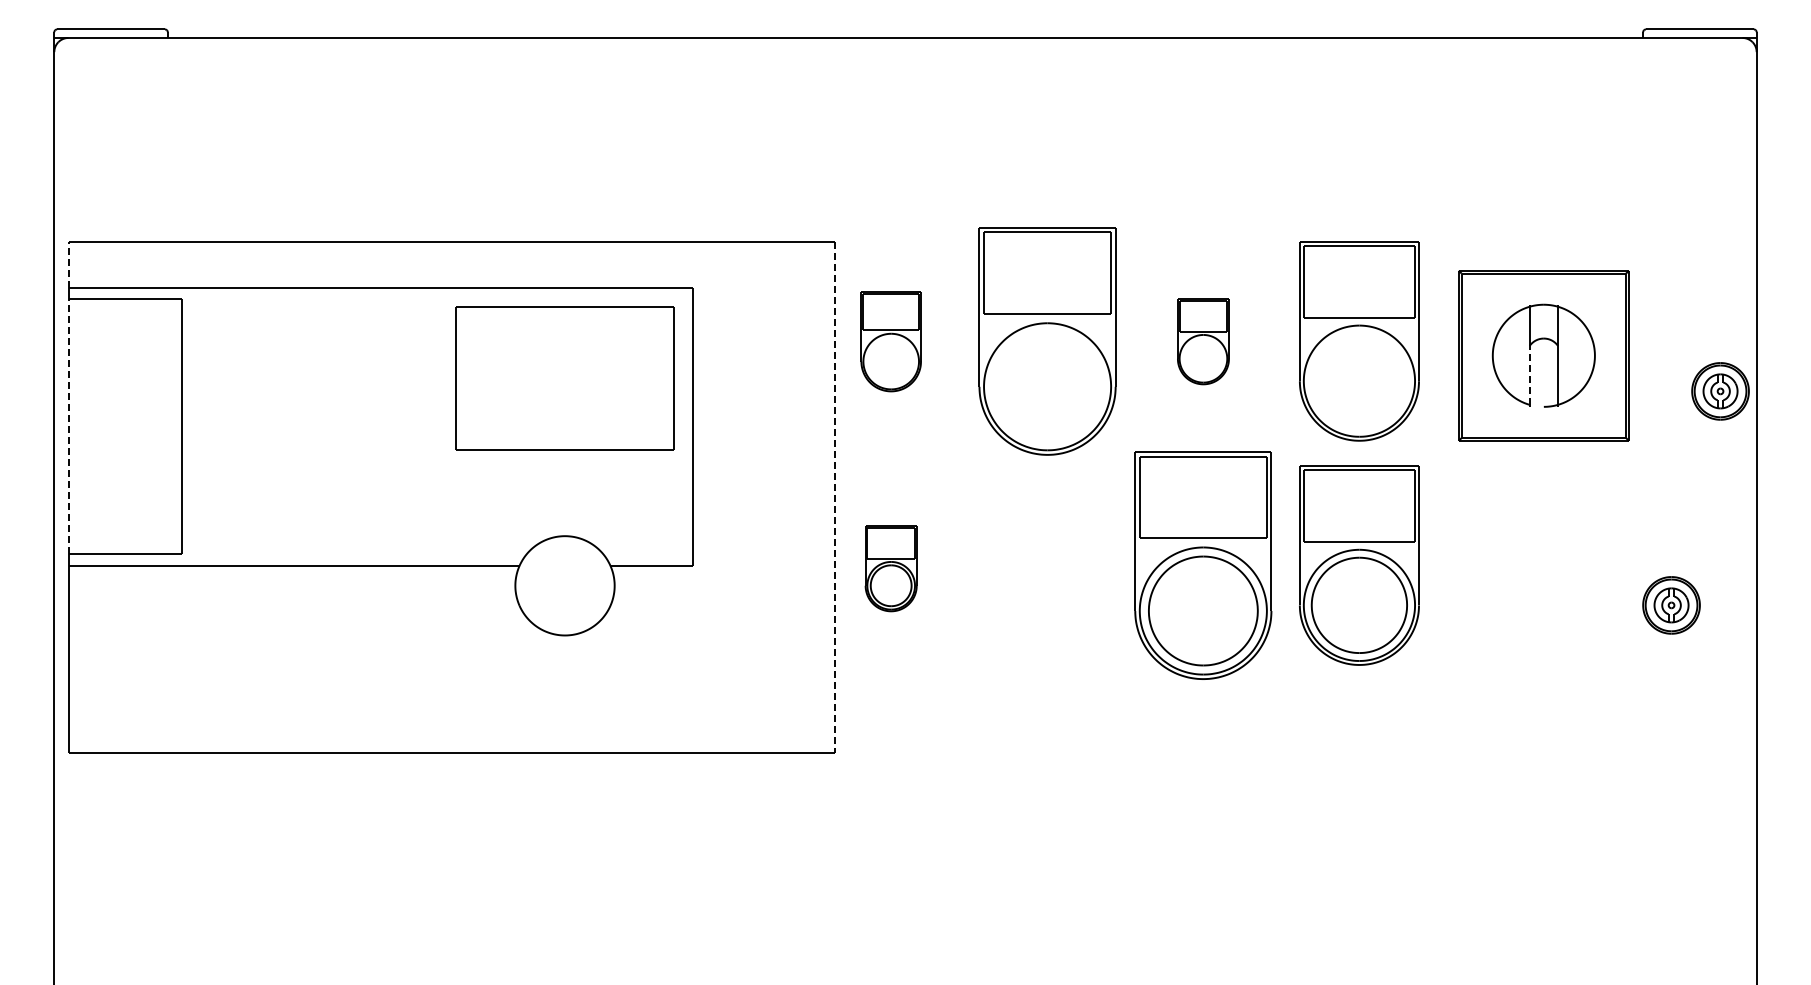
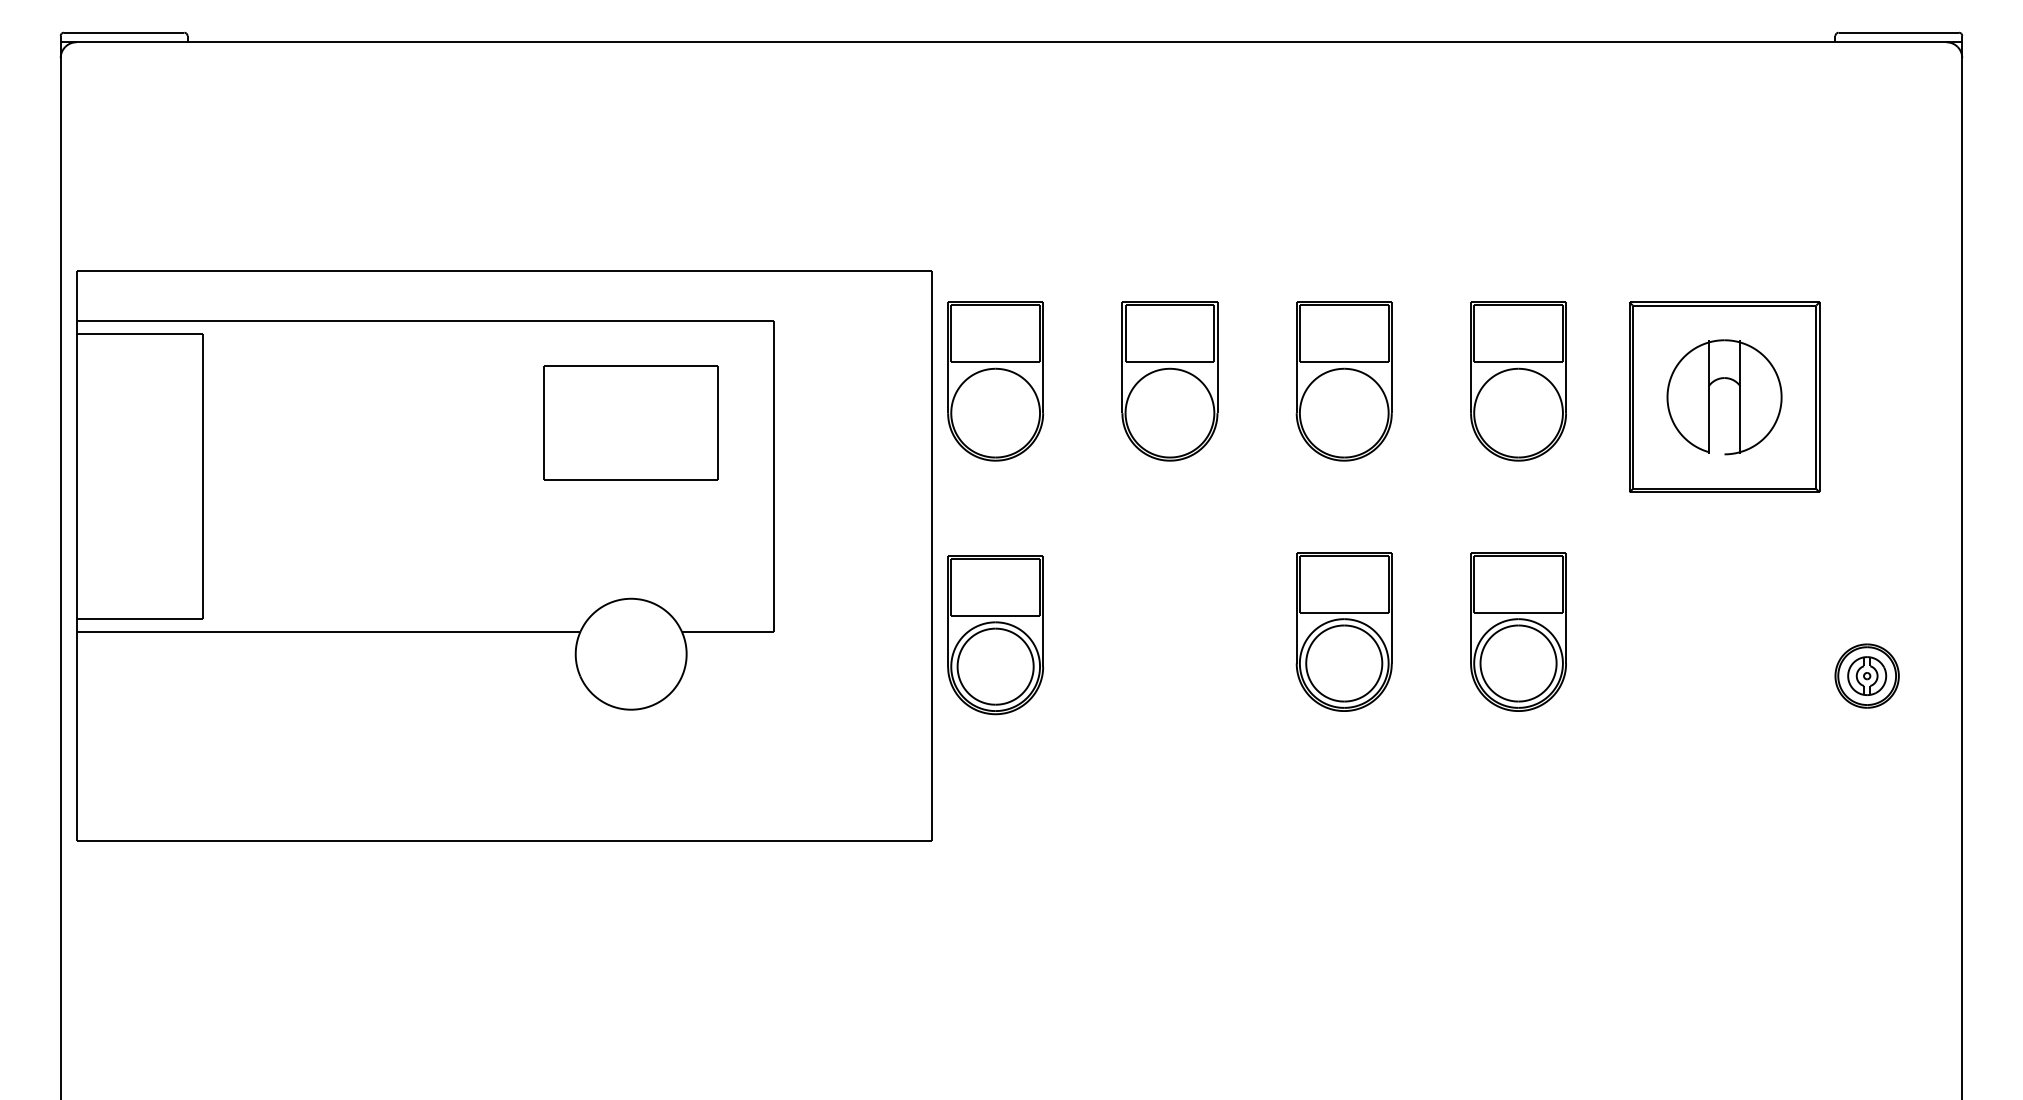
line: (68, 265) -> (76, 296), dashed -> solid
part: (890, 341) -> (994, 381), size x1.43
part: (1046, 341) -> (1168, 381), size x0.62
part: (1203, 341) -> (1344, 381), size x1.67
part: (1359, 341) -> (1518, 381), size x0.71
line: (1529, 374) -> (1708, 418), dashed -> solid
part: (564, 378) -> (630, 422), size x0.71
part: (1720, 391) -> (1921, 437), removed
line: (68, 426) -> (76, 476), dashed -> solid
line: (834, 498) -> (932, 556), dashed -> solid
part: (1203, 565) -> (1344, 631), size x0.62
part: (1359, 565) -> (1518, 631), size x0.71
part: (890, 568) -> (994, 634), size x1.67

